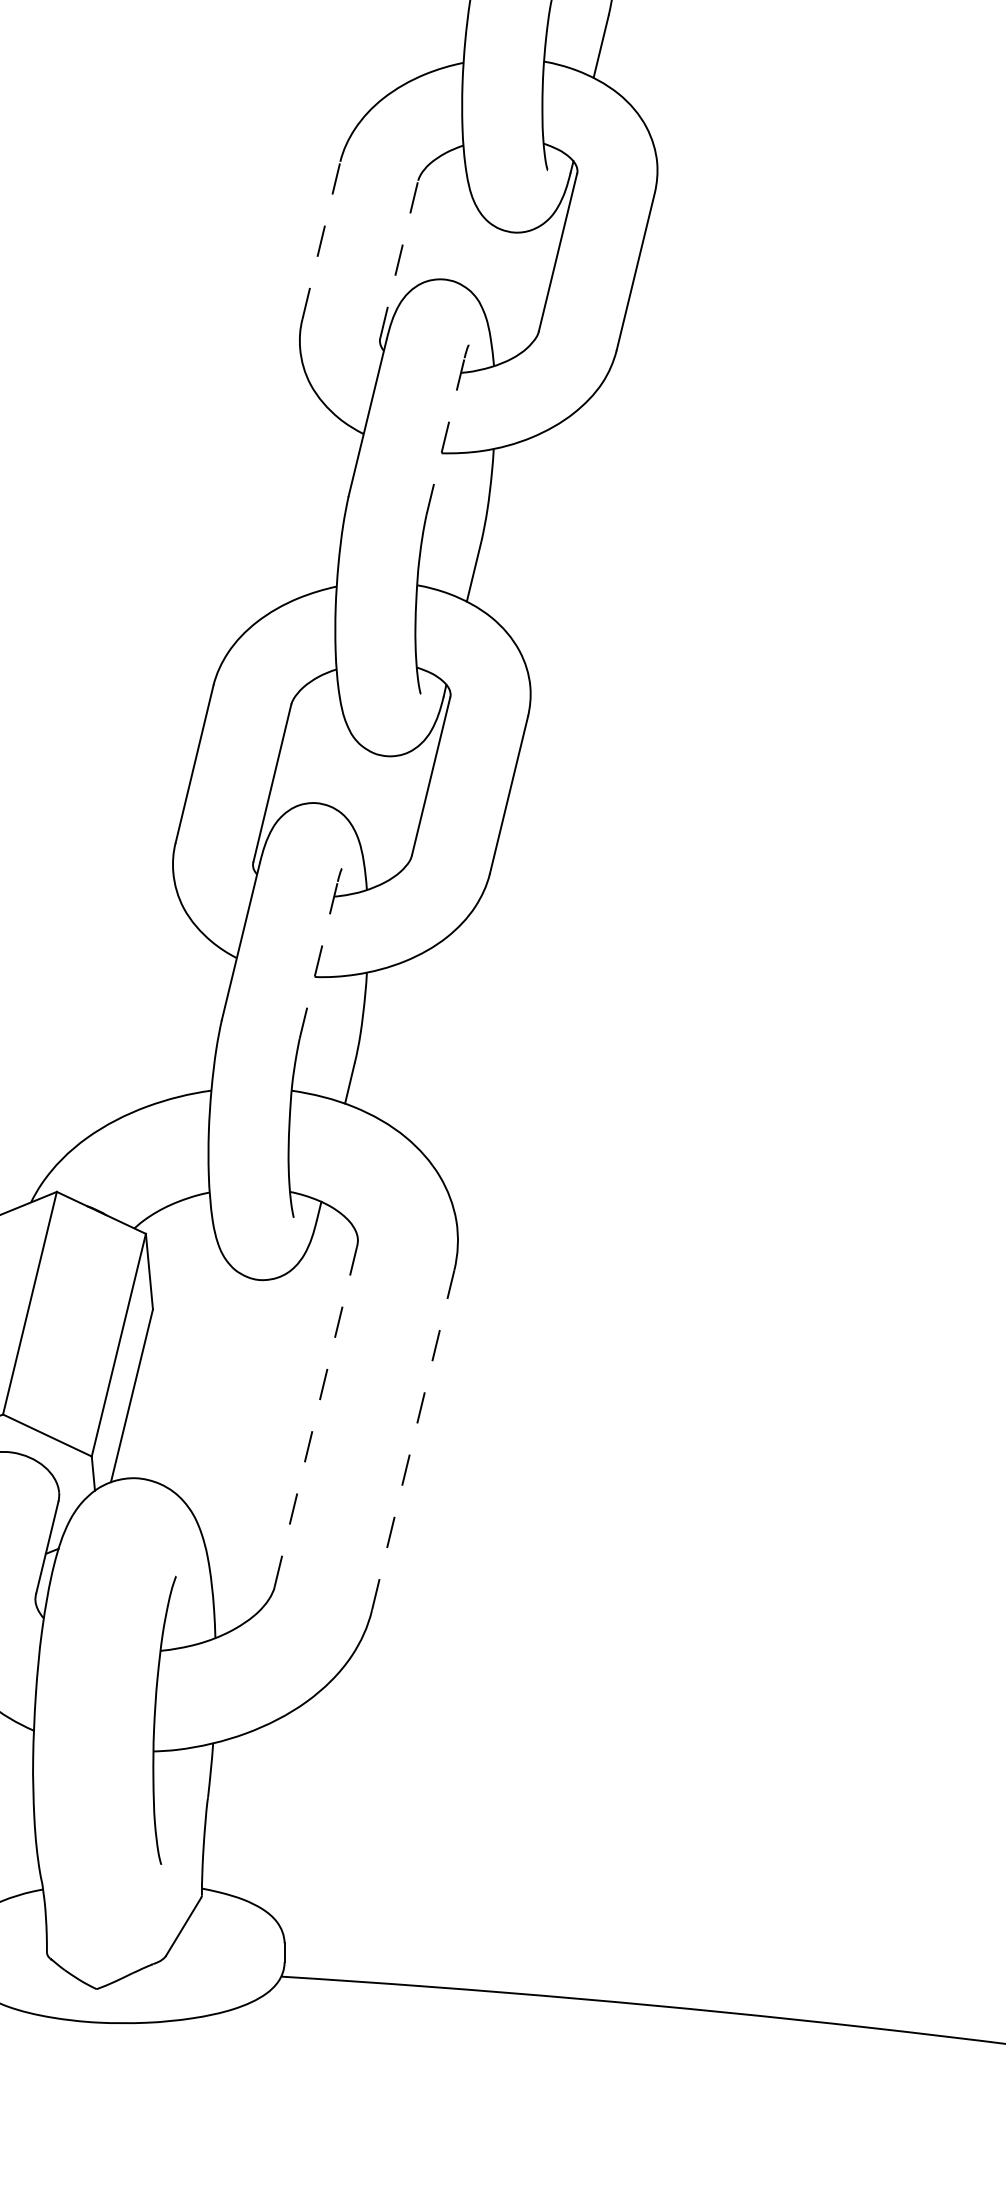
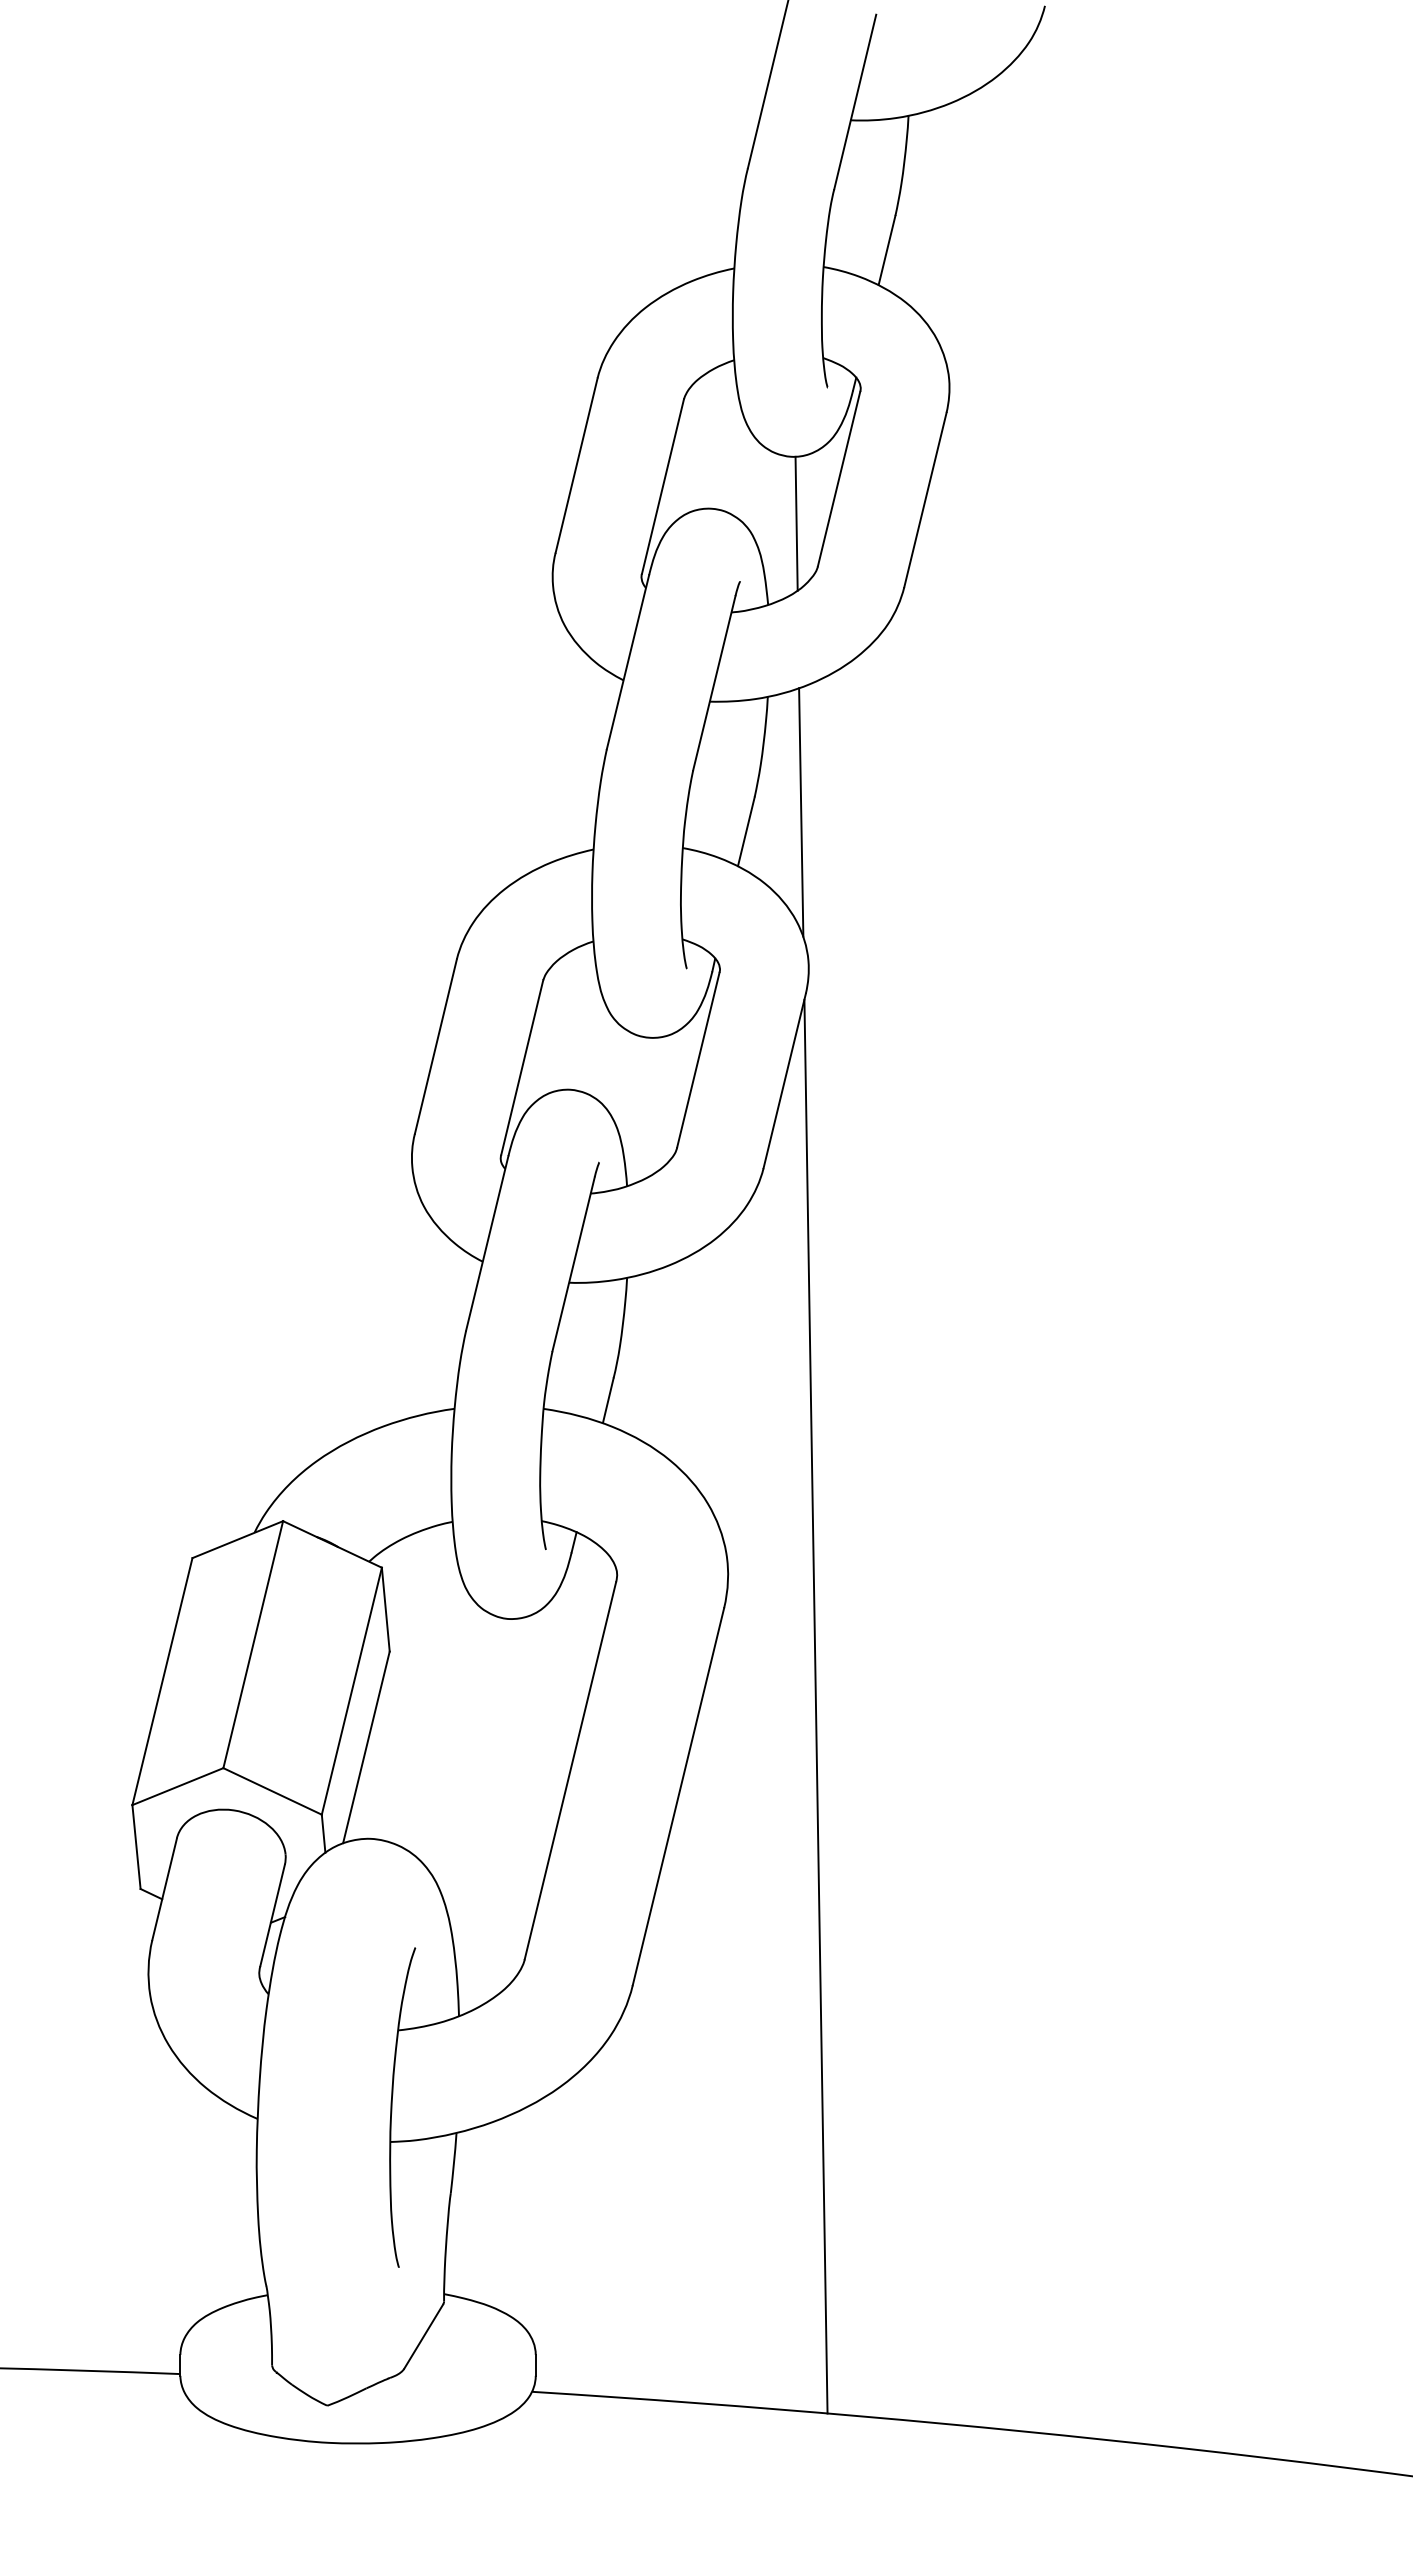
line: (321, 240) -> (576, 465), dashed -> solid
line: (398, 259) -> (662, 486), dashed -> solid
line: (519, 292) -> (796, 523), added
line: (445, 436) -> (714, 683), dashed -> solid
line: (524, 553) -> (801, 812), added
line: (318, 960) -> (573, 1264), dashed -> solid
line: (536, 1358) -> (815, 1706), added
line: (315, 1416) -> (570, 1770), dashed -> solid
line: (413, 1440) -> (678, 1796), dashed -> solid

